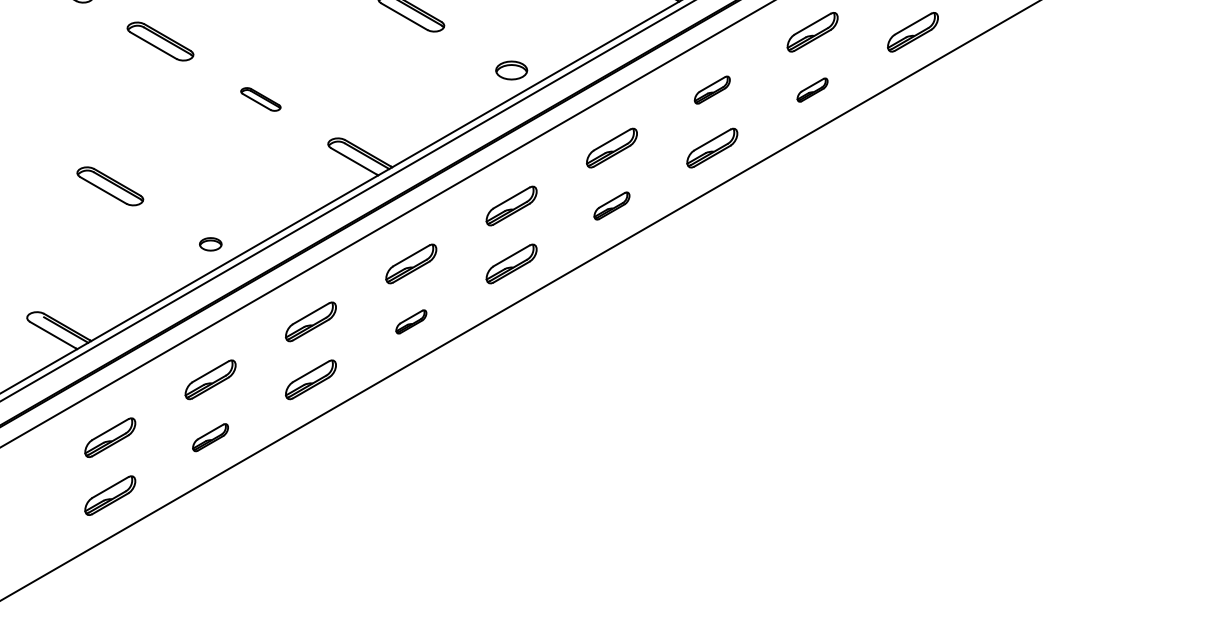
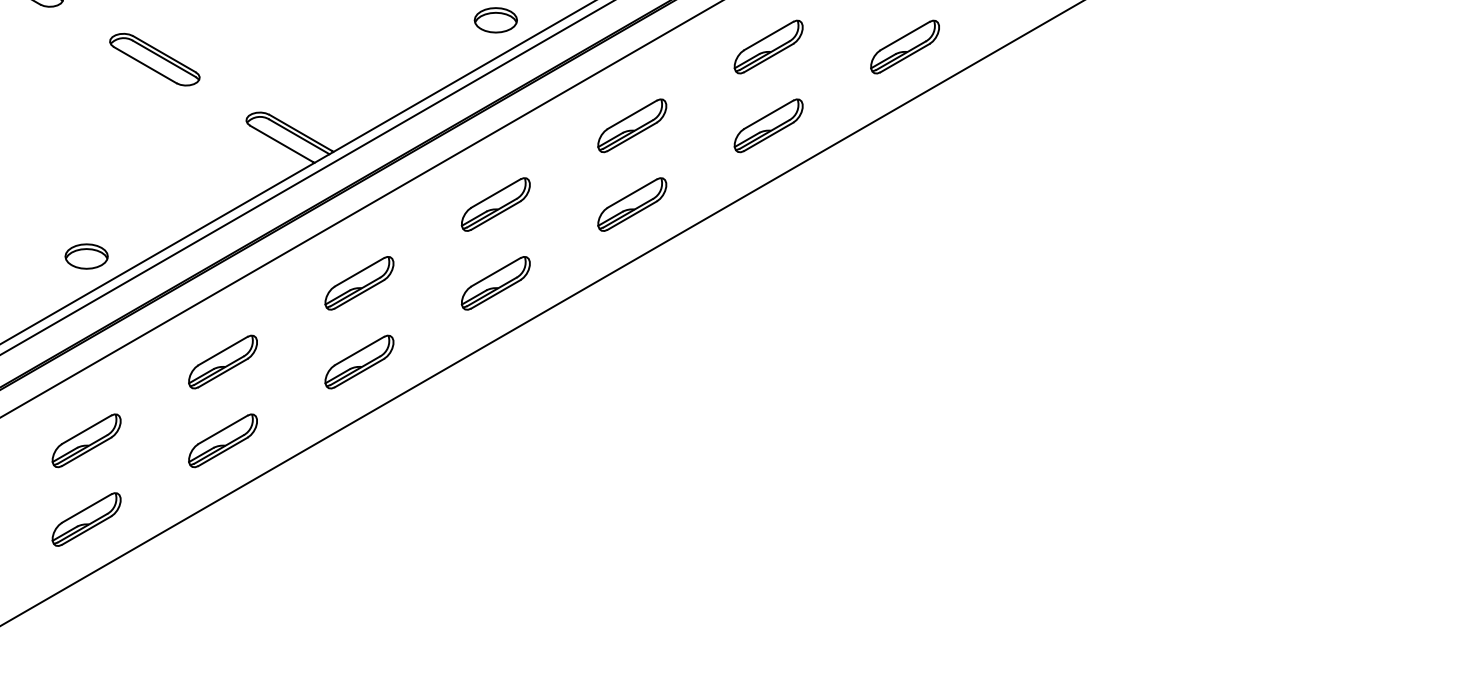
part: (712, 89) -> (768, 46), size x1.43
part: (812, 89) -> (904, 46), size x1.67
part: (260, 99) -> (154, 59), size x1.67
part: (611, 205) -> (631, 203), size x1.43
part: (210, 244) -> (86, 256), size x1.43
part: (411, 321) -> (359, 361), size x1.67
part: (210, 437) -> (86, 519), size x1.43

